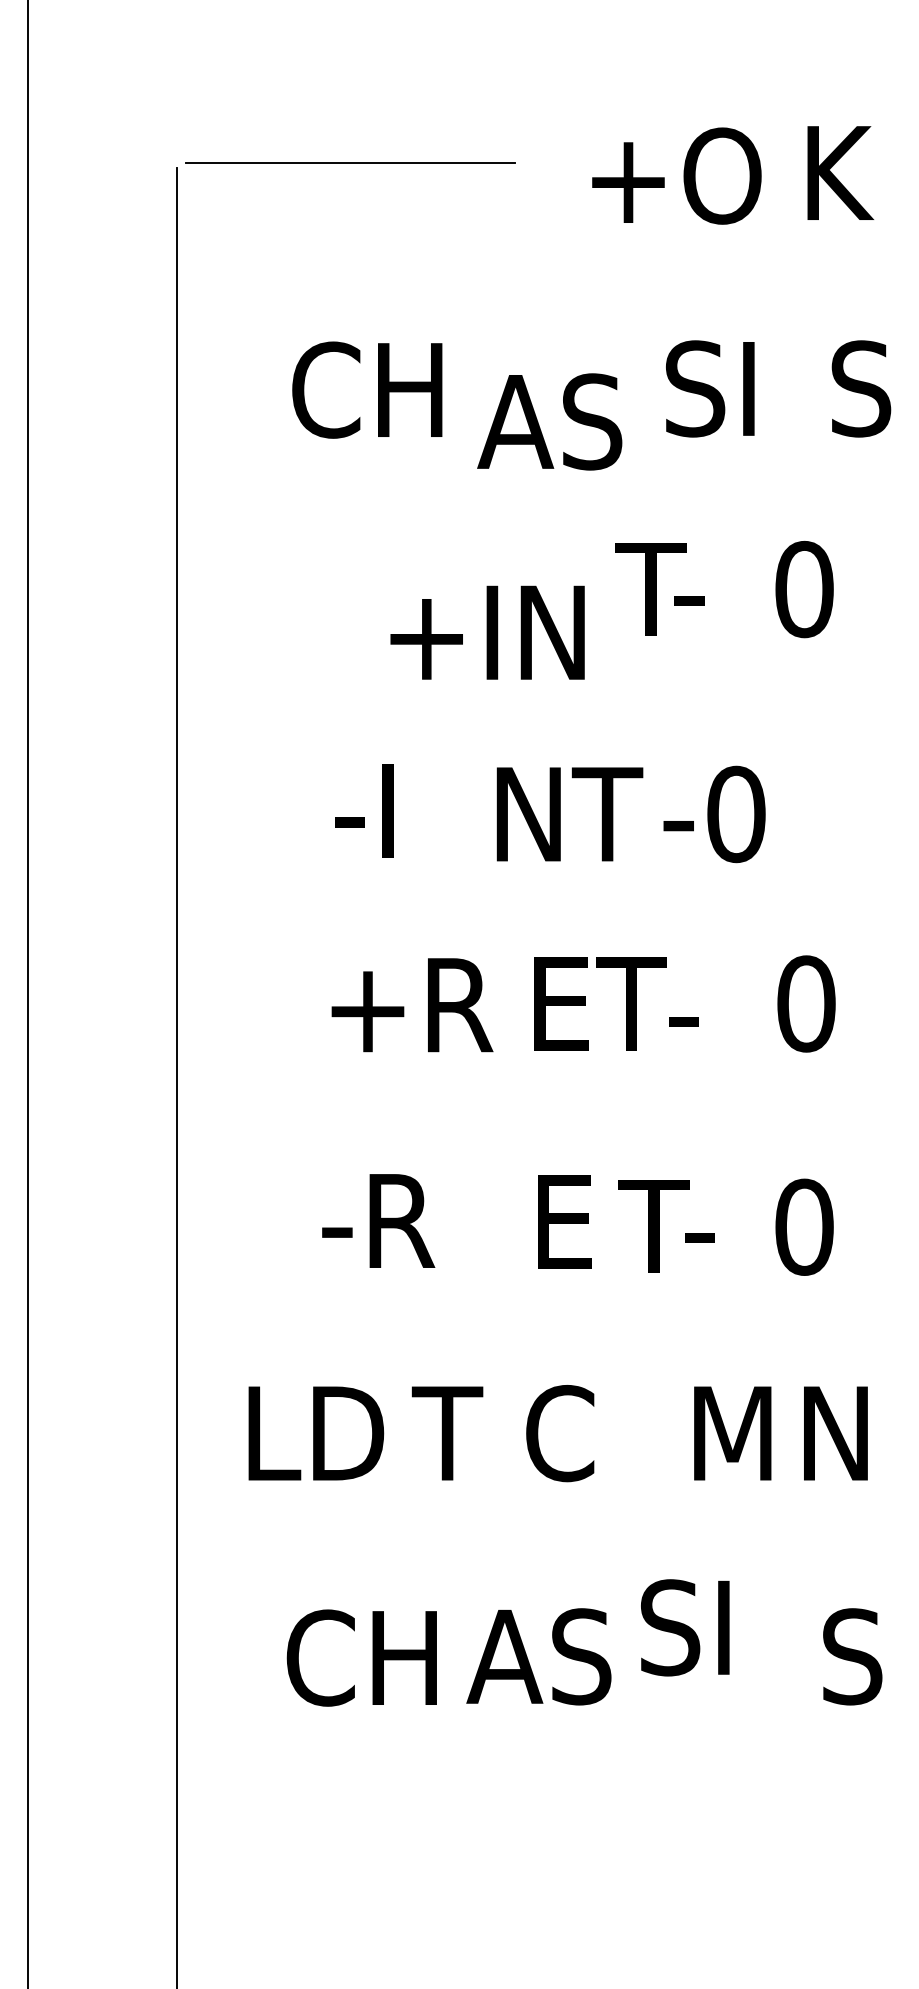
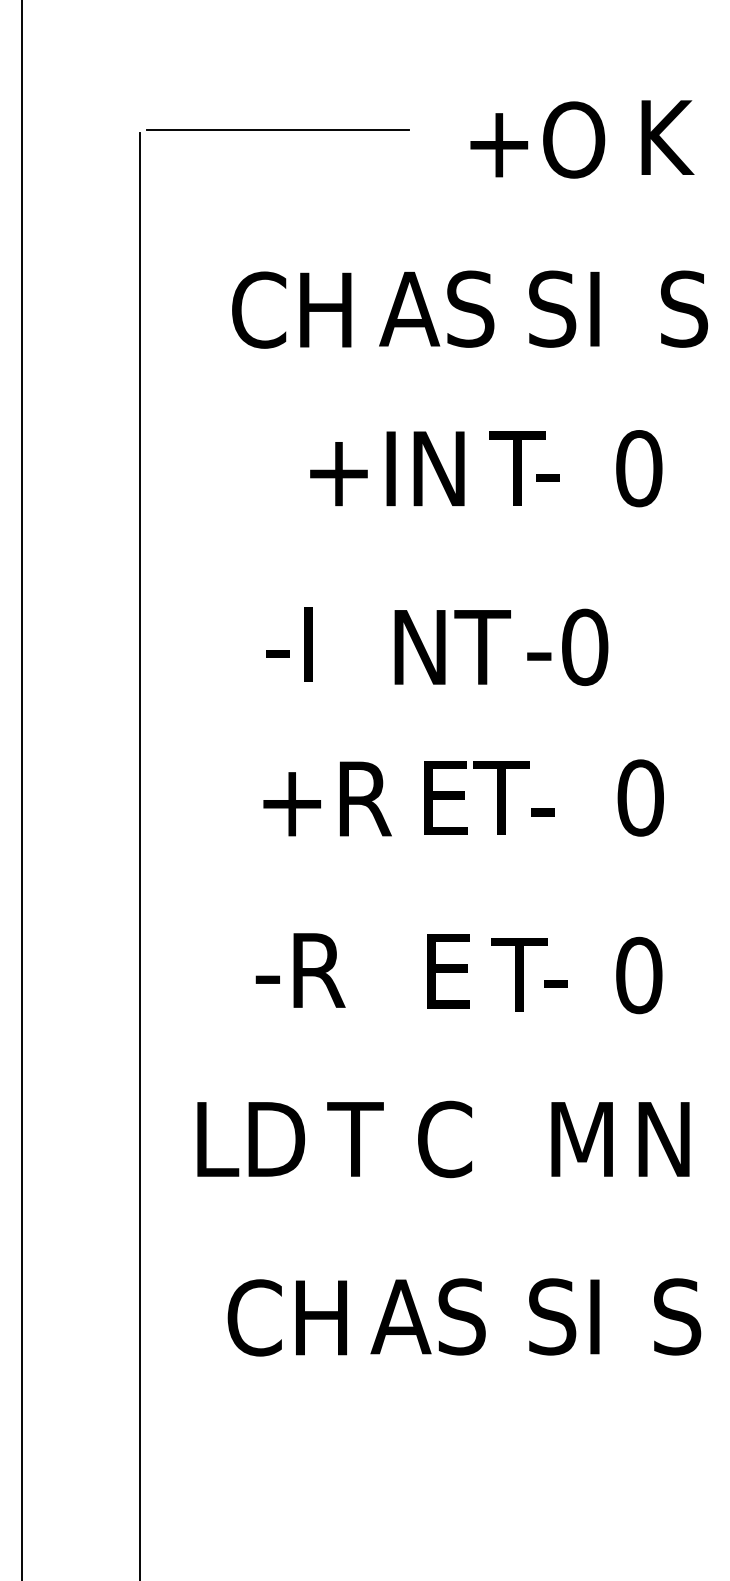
text: (549, 421) -> (436, 308), moved
text: (487, 632) -> (387, 468), moved
text: (685, 1627) -> (564, 1316), moved

